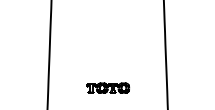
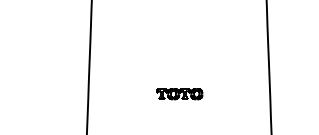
part: (107, 87) -> (178, 93), size x0.7

